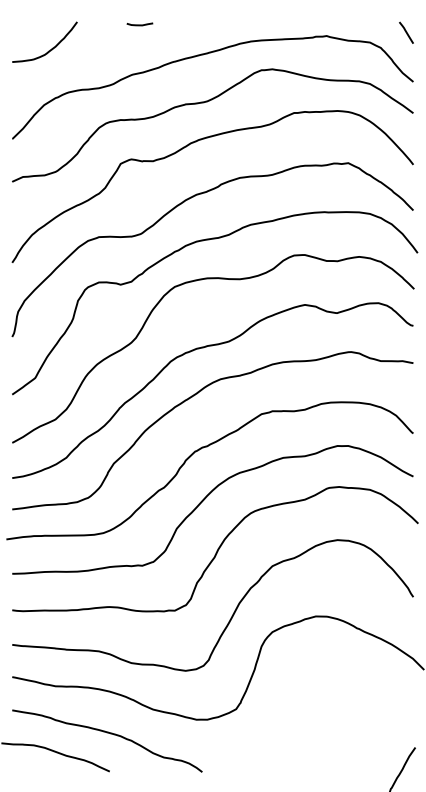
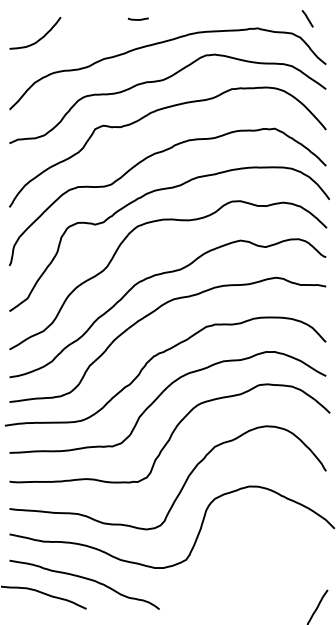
curve: (138, 24) -> (137, 19), moved
line: (406, 32) -> (307, 18), moved

